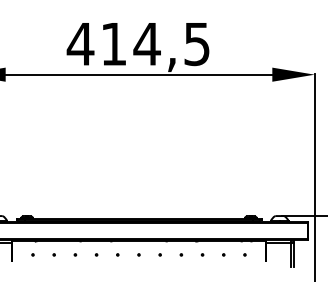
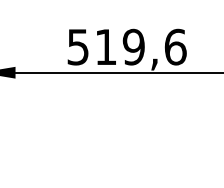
text: (138, 44) -> (126, 47), 414,5 -> 519,6

